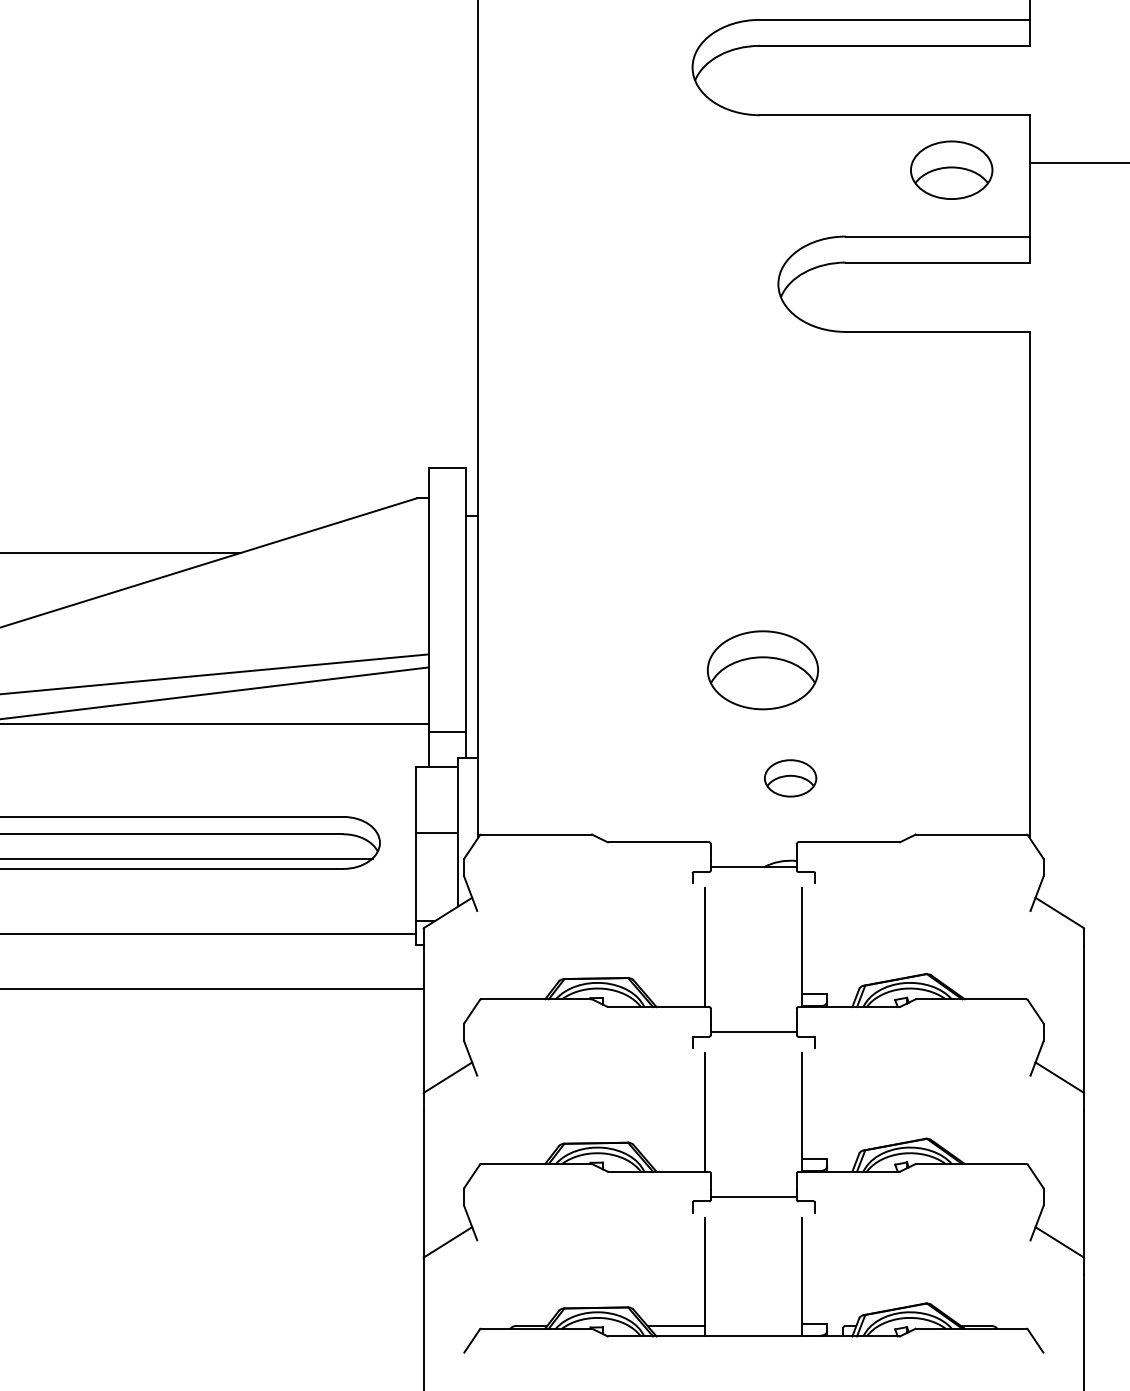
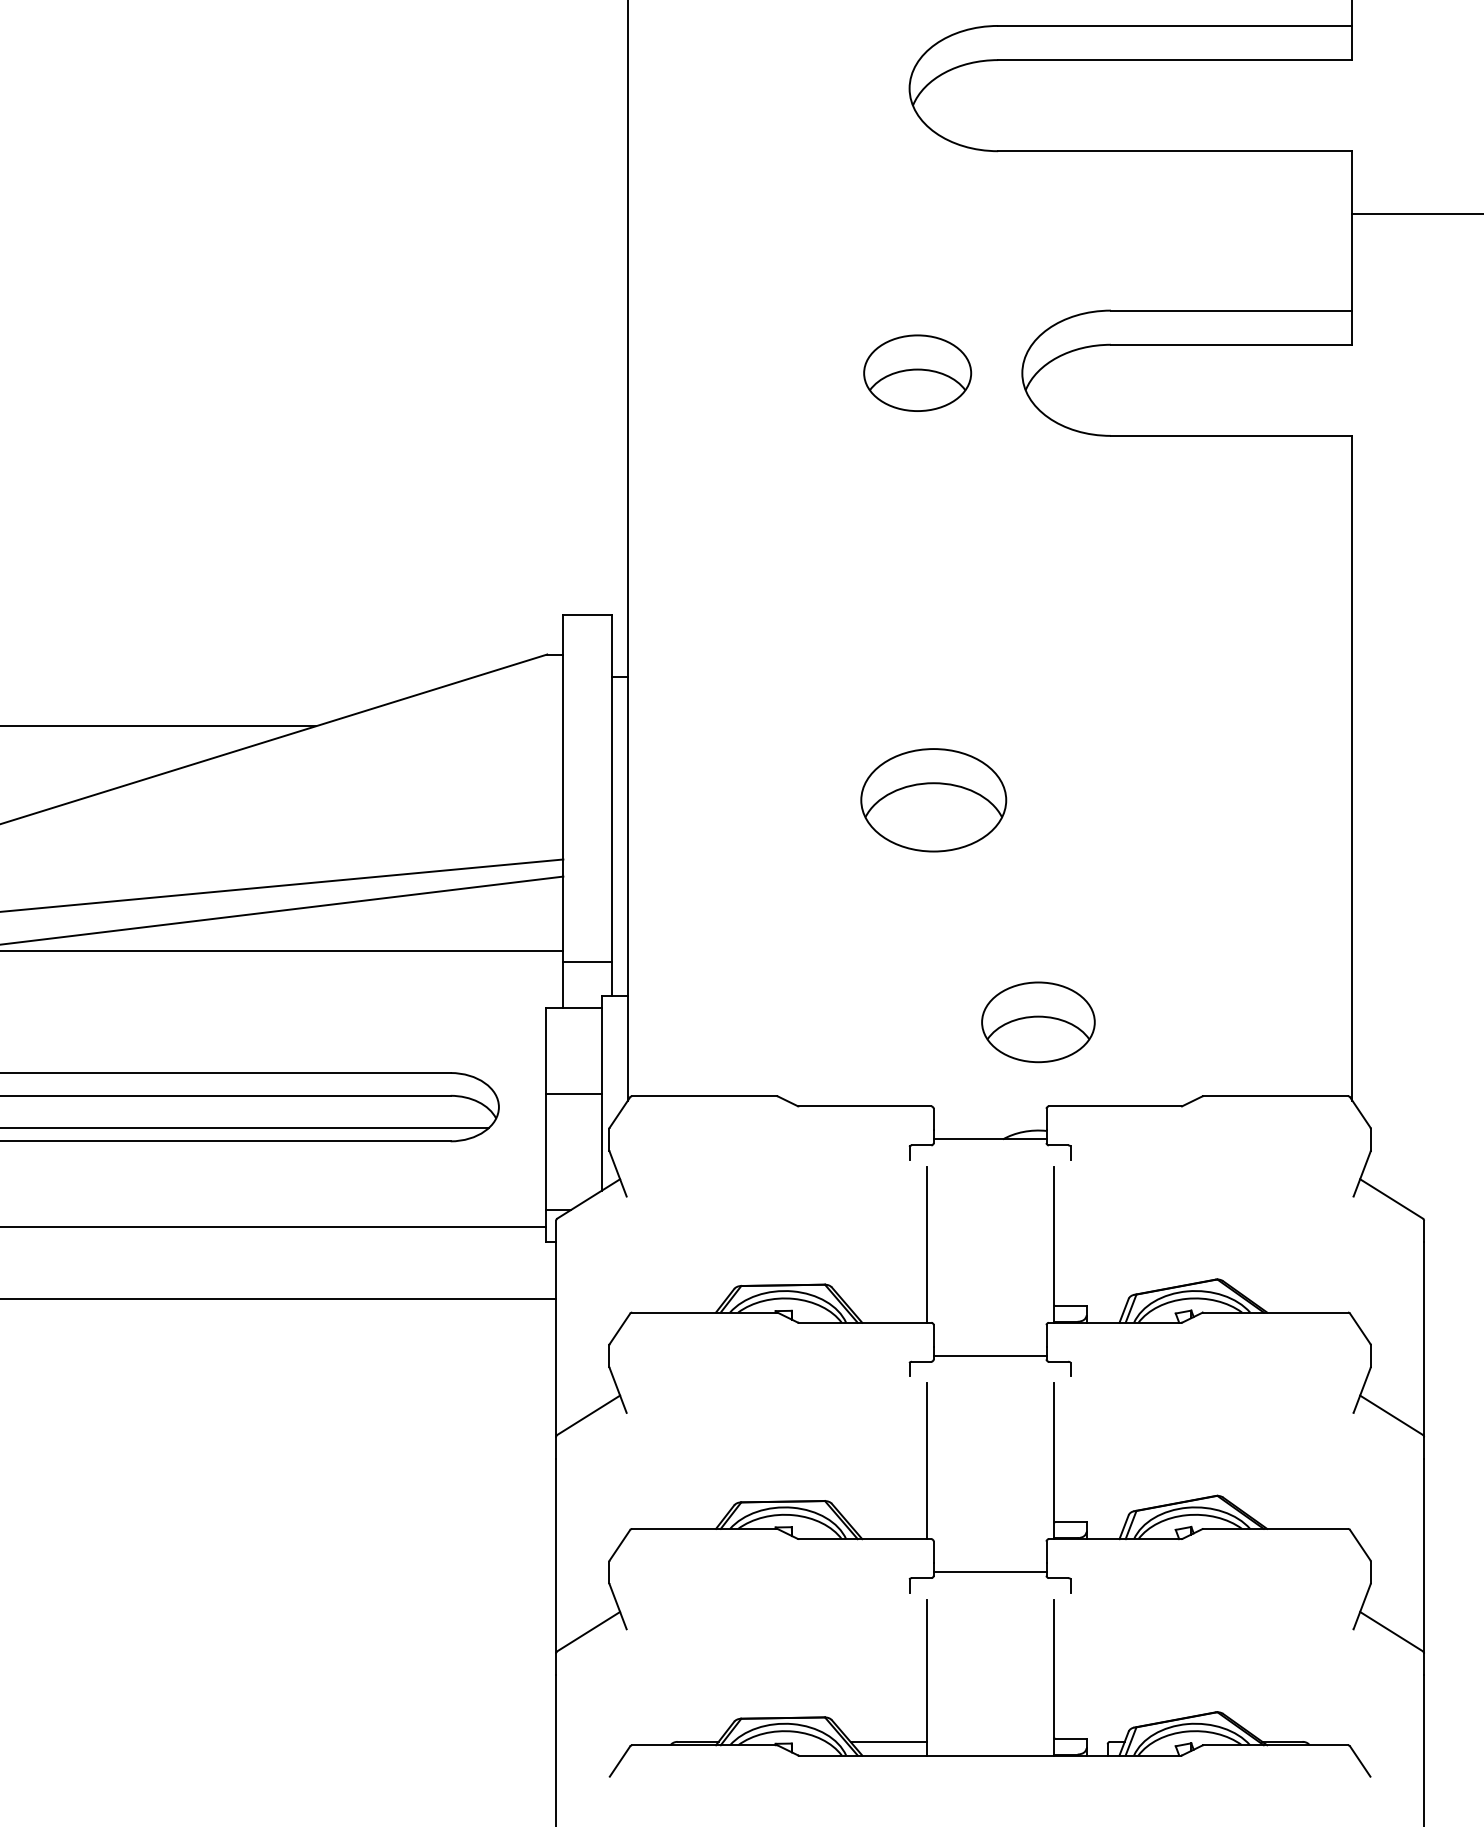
part: (951, 169) -> (917, 372), moved
part: (762, 670) -> (933, 800), moved
part: (790, 778) -> (1038, 1022), size x1.67

